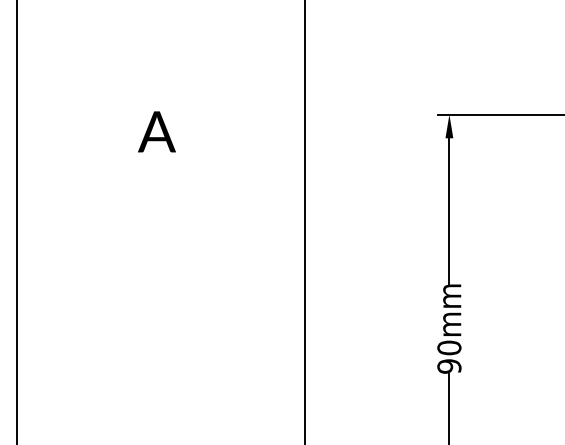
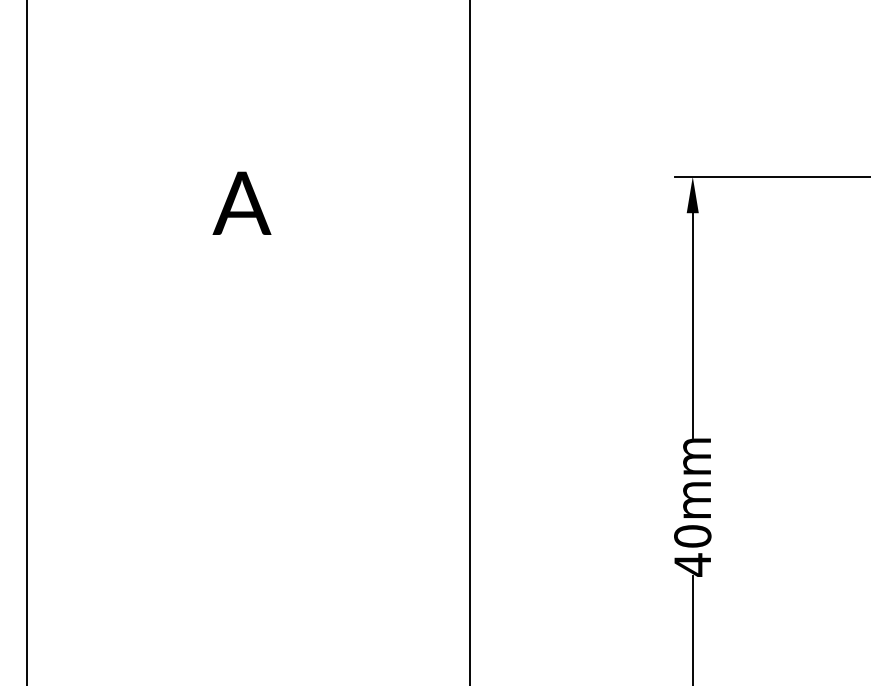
text: (449, 366) -> (692, 564), 90mm -> 40mm

